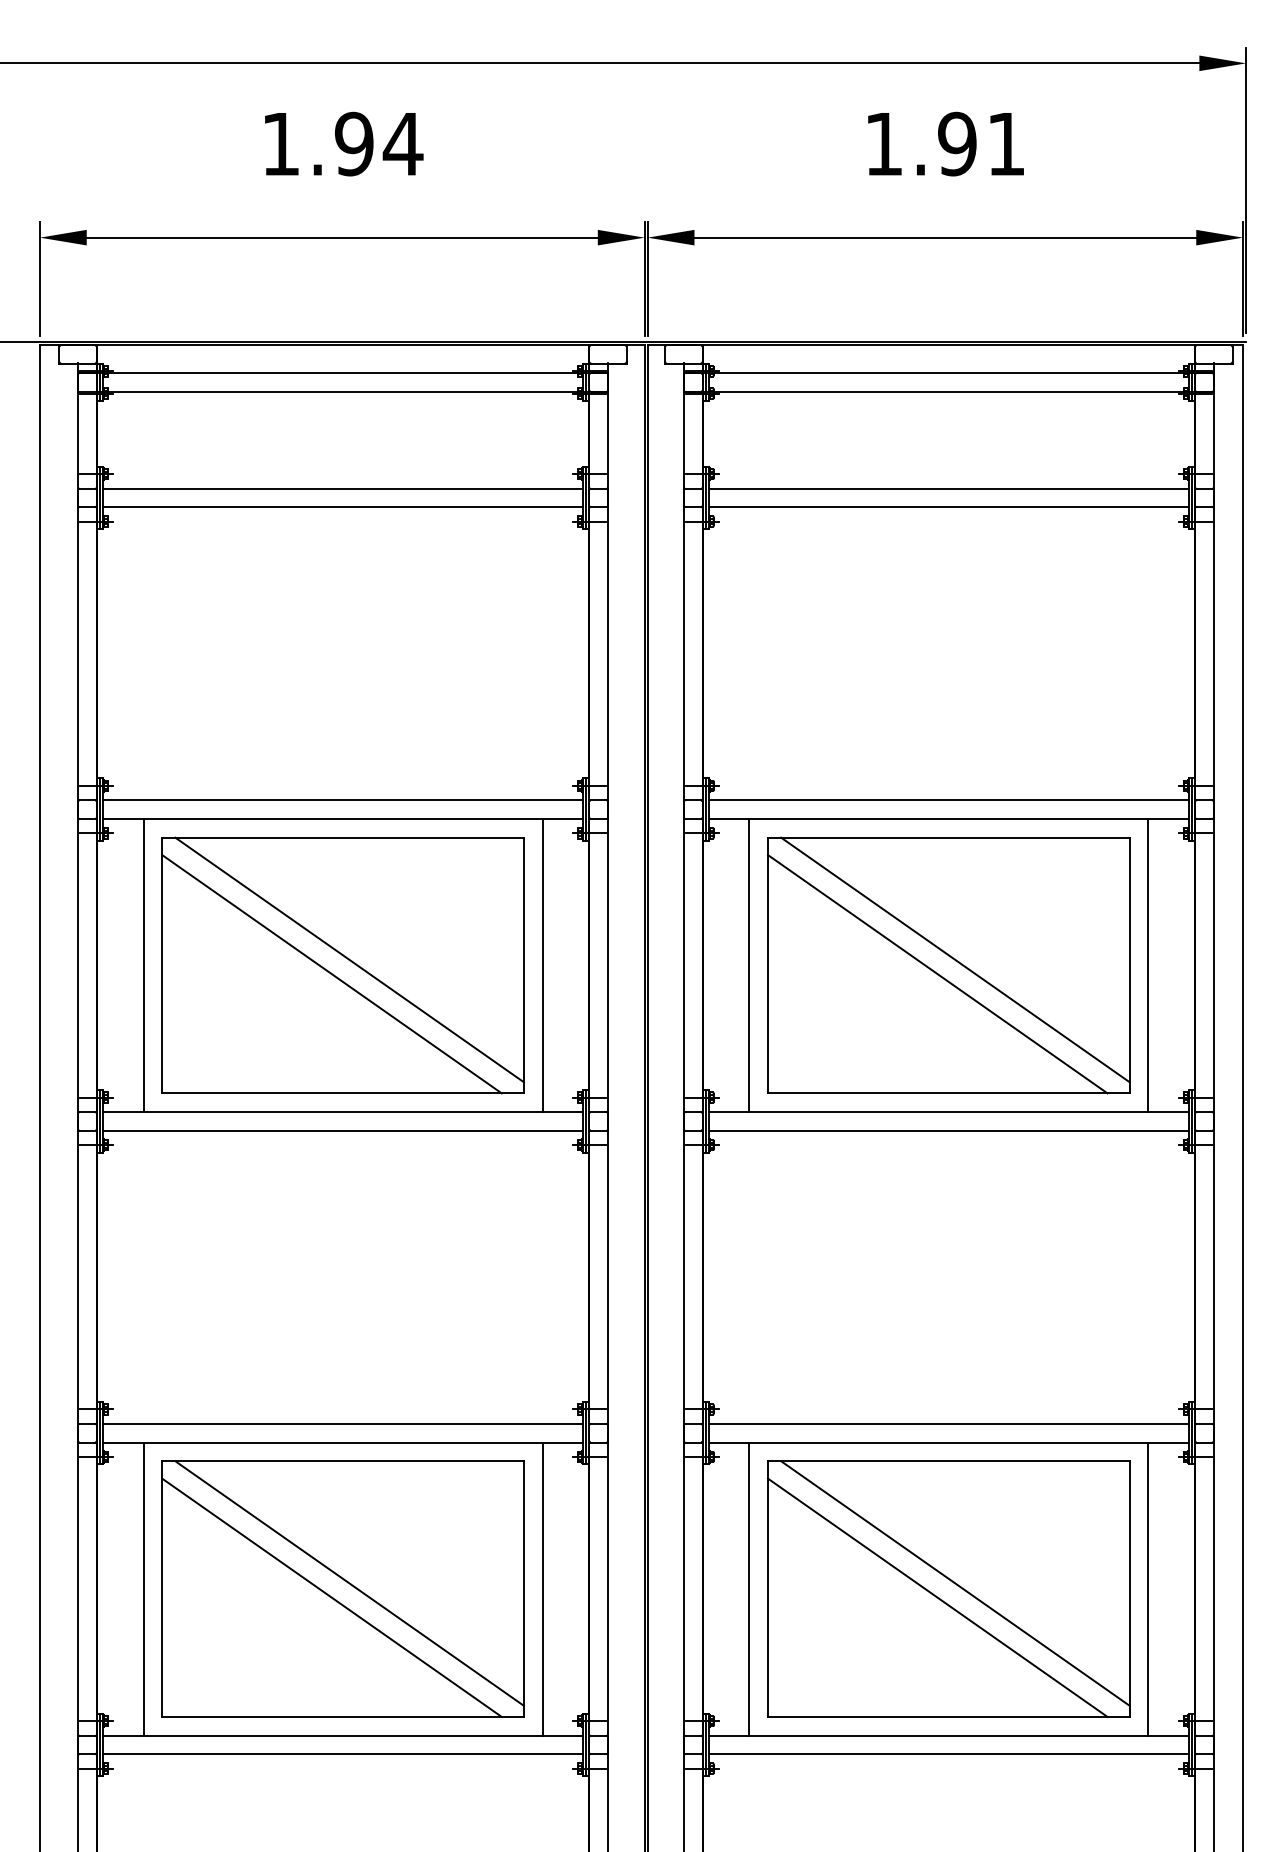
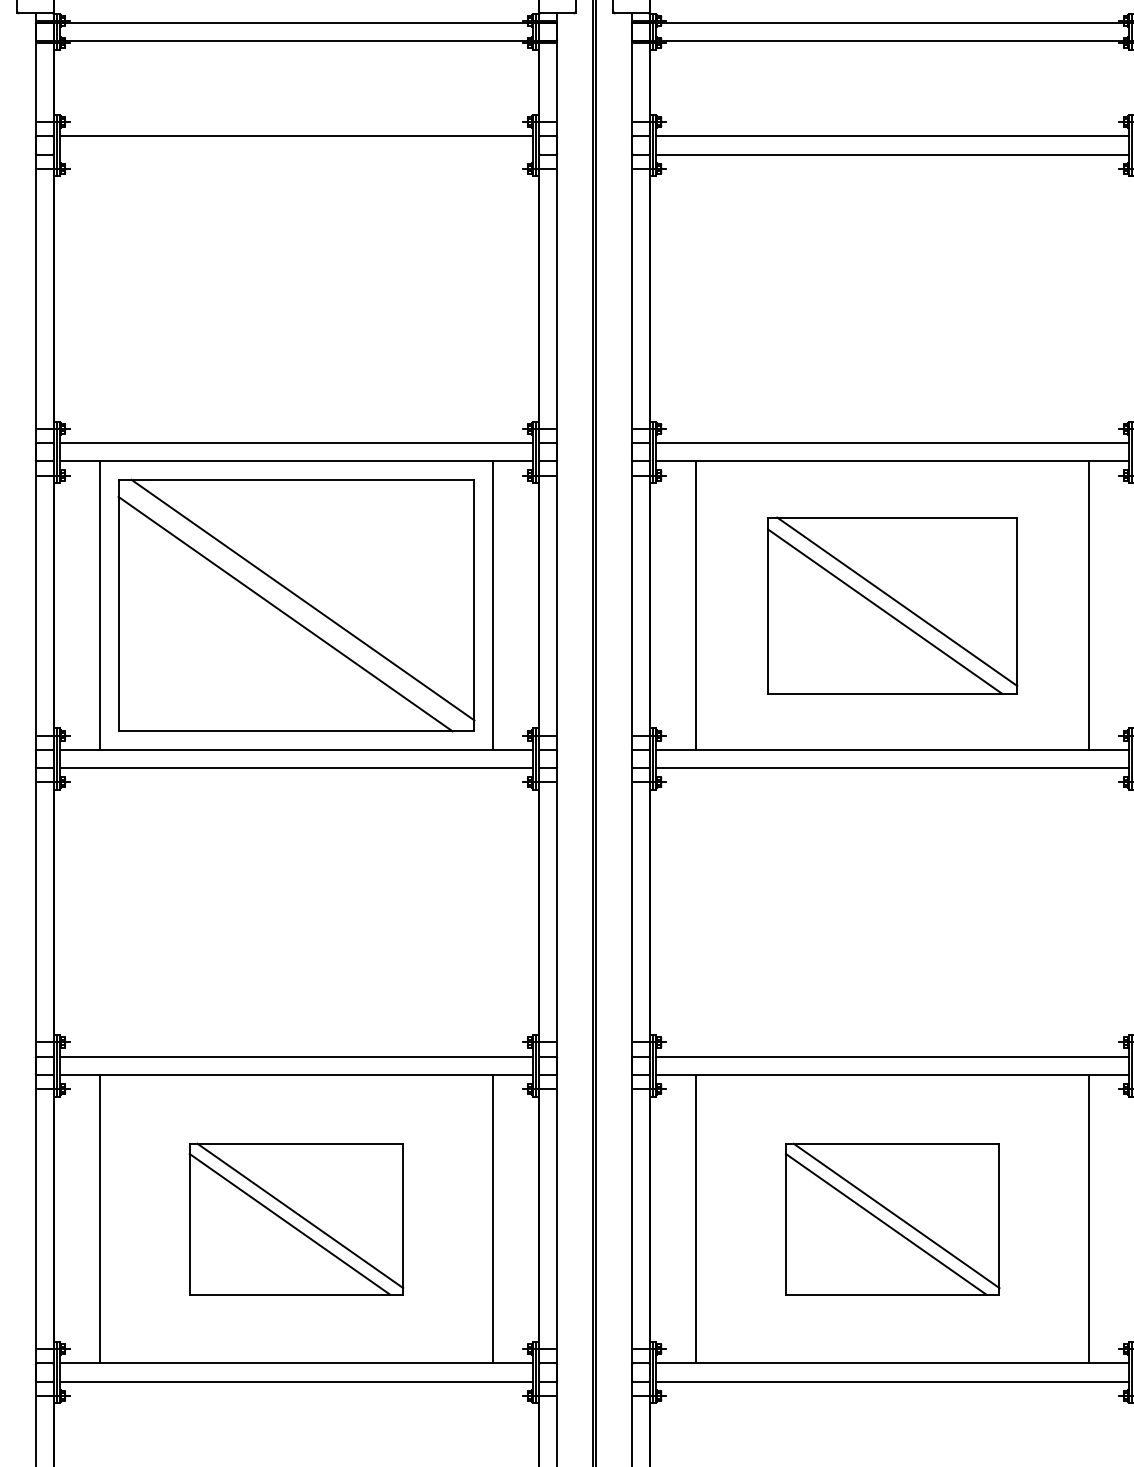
line: (342, 507) -> (295, 154), removed
part: (948, 965) -> (892, 605), size x0.7
part: (342, 1588) -> (295, 1218), size x0.6
part: (948, 1588) -> (892, 1218), size x0.6

